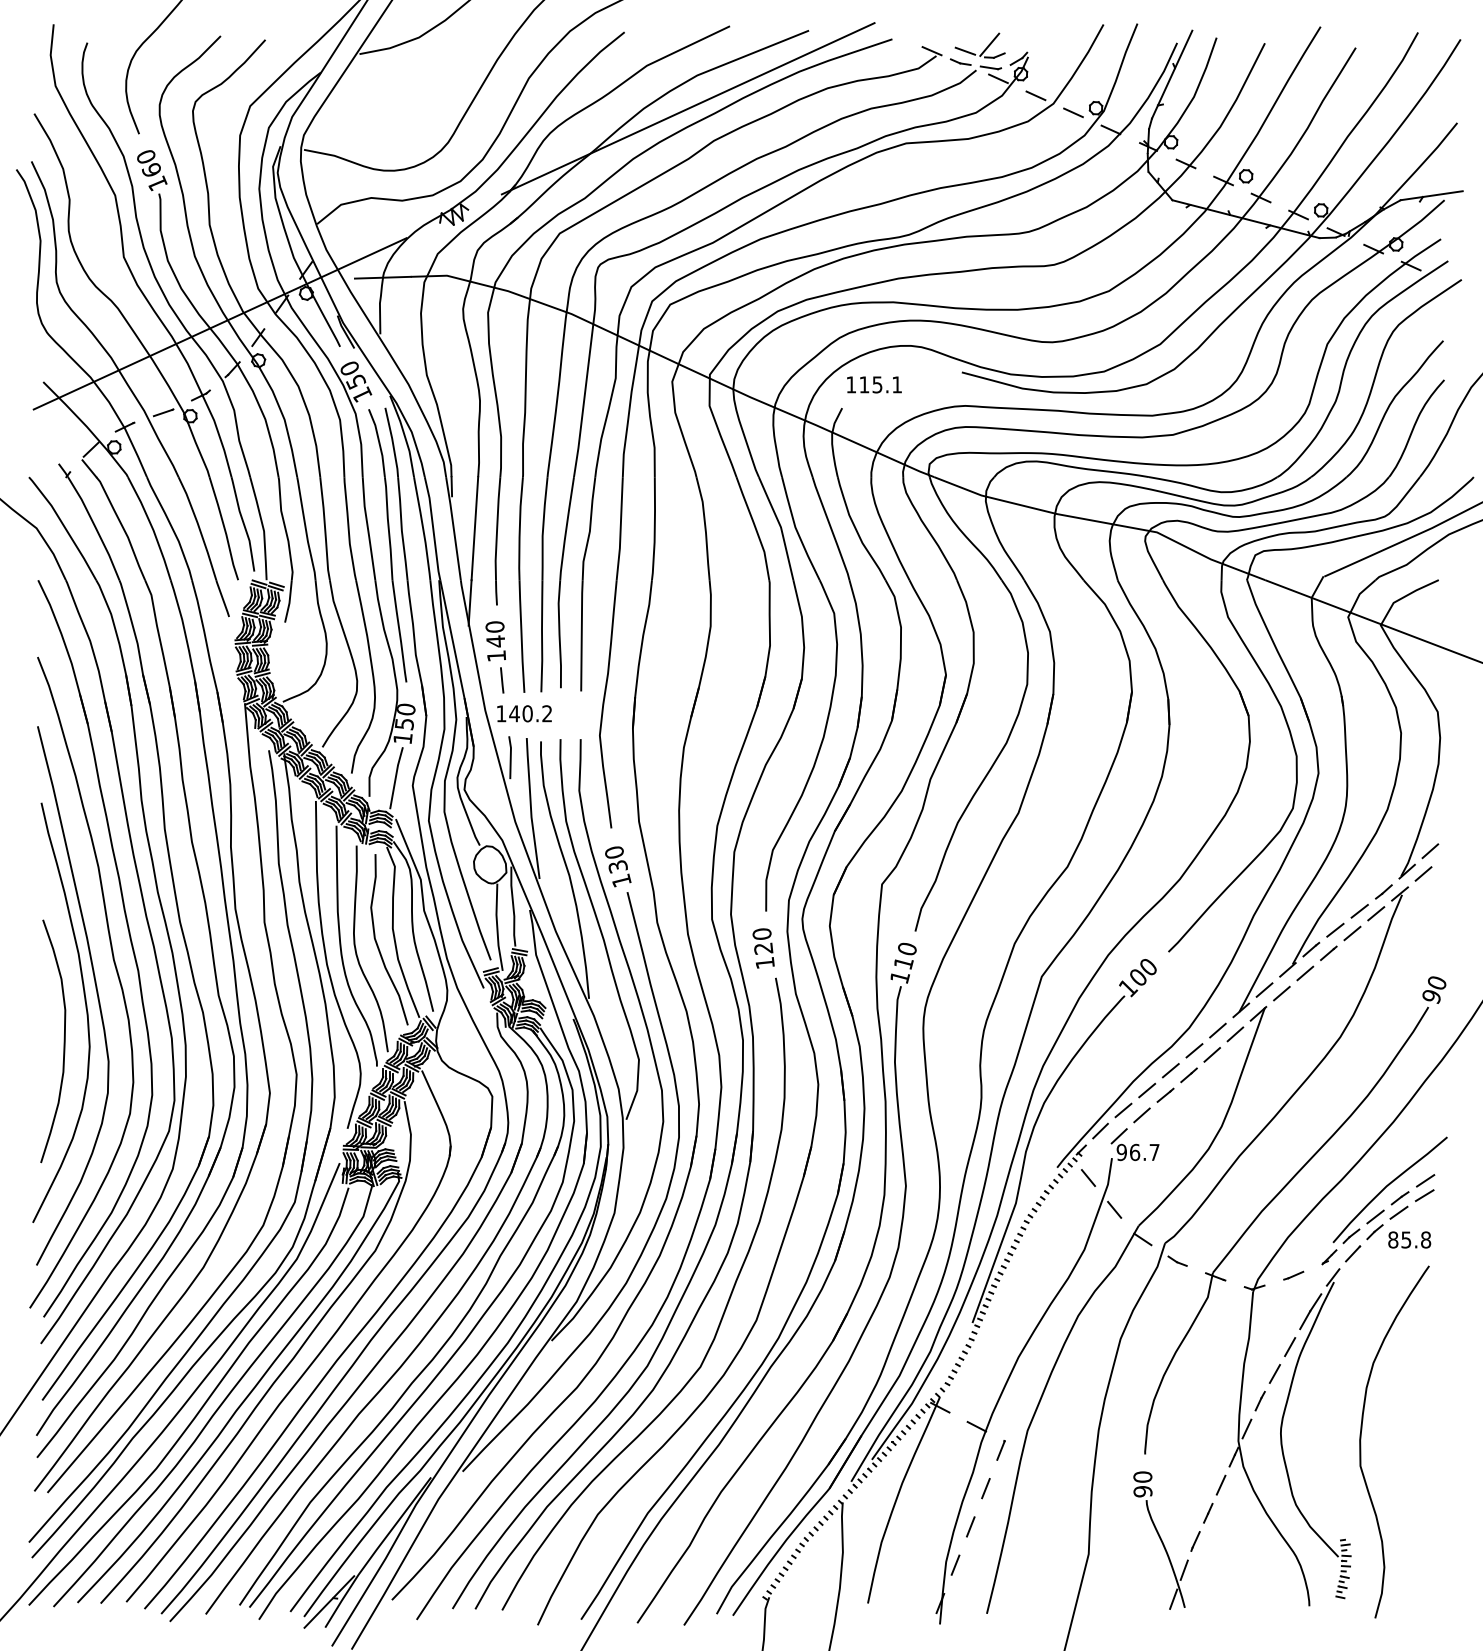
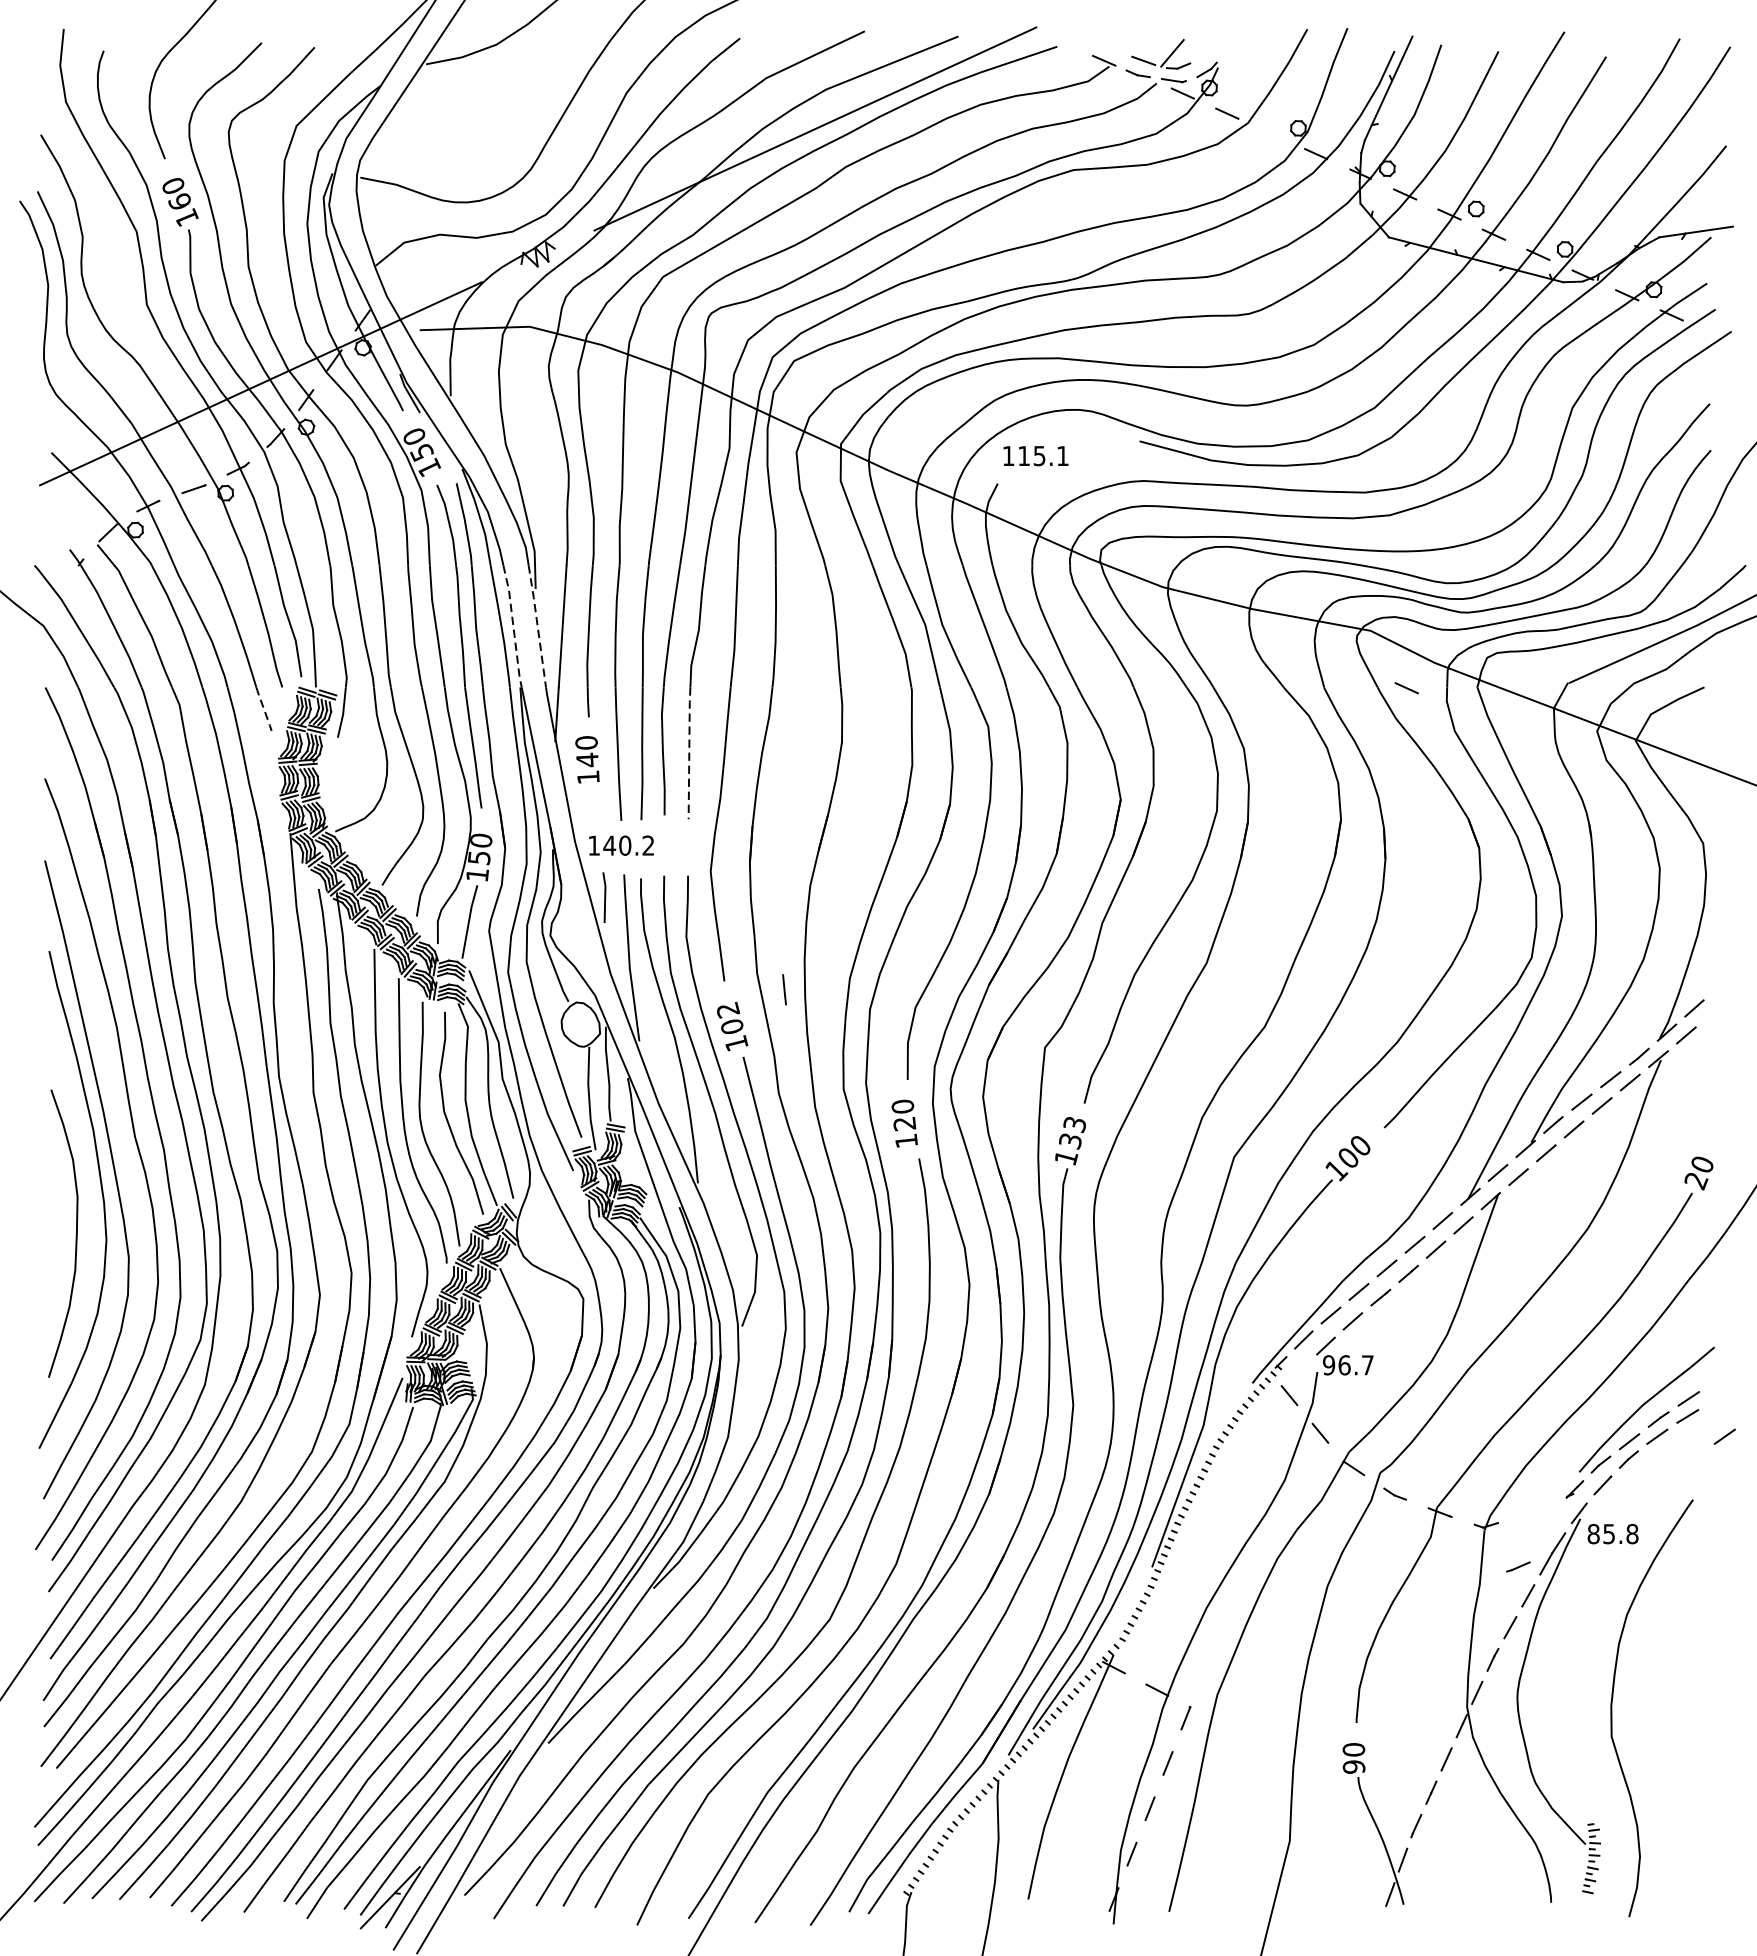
line: (1073, 112) -> (1406, 687), moved
line: (453, 527) -> (537, 625), solid -> dashed
line: (433, 528) -> (513, 626), solid -> dashed
line: (222, 599) -> (263, 710), solid -> dashed
line: (581, 635) -> (688, 752), solid -> dashed
line: (502, 680) -> (784, 989), moved
text: (616, 859) -> (730, 1018), 130 -> 102
text: (904, 956) -> (1071, 1133), 110 -> 133
text: (1432, 997) -> (1696, 1181), 90 -> 20
line: (1455, 1212) -> (1724, 1436), added
text: (1409, 1239) -> (1612, 1533), moved
line: (1293, 1275) -> (1518, 1566), moved

